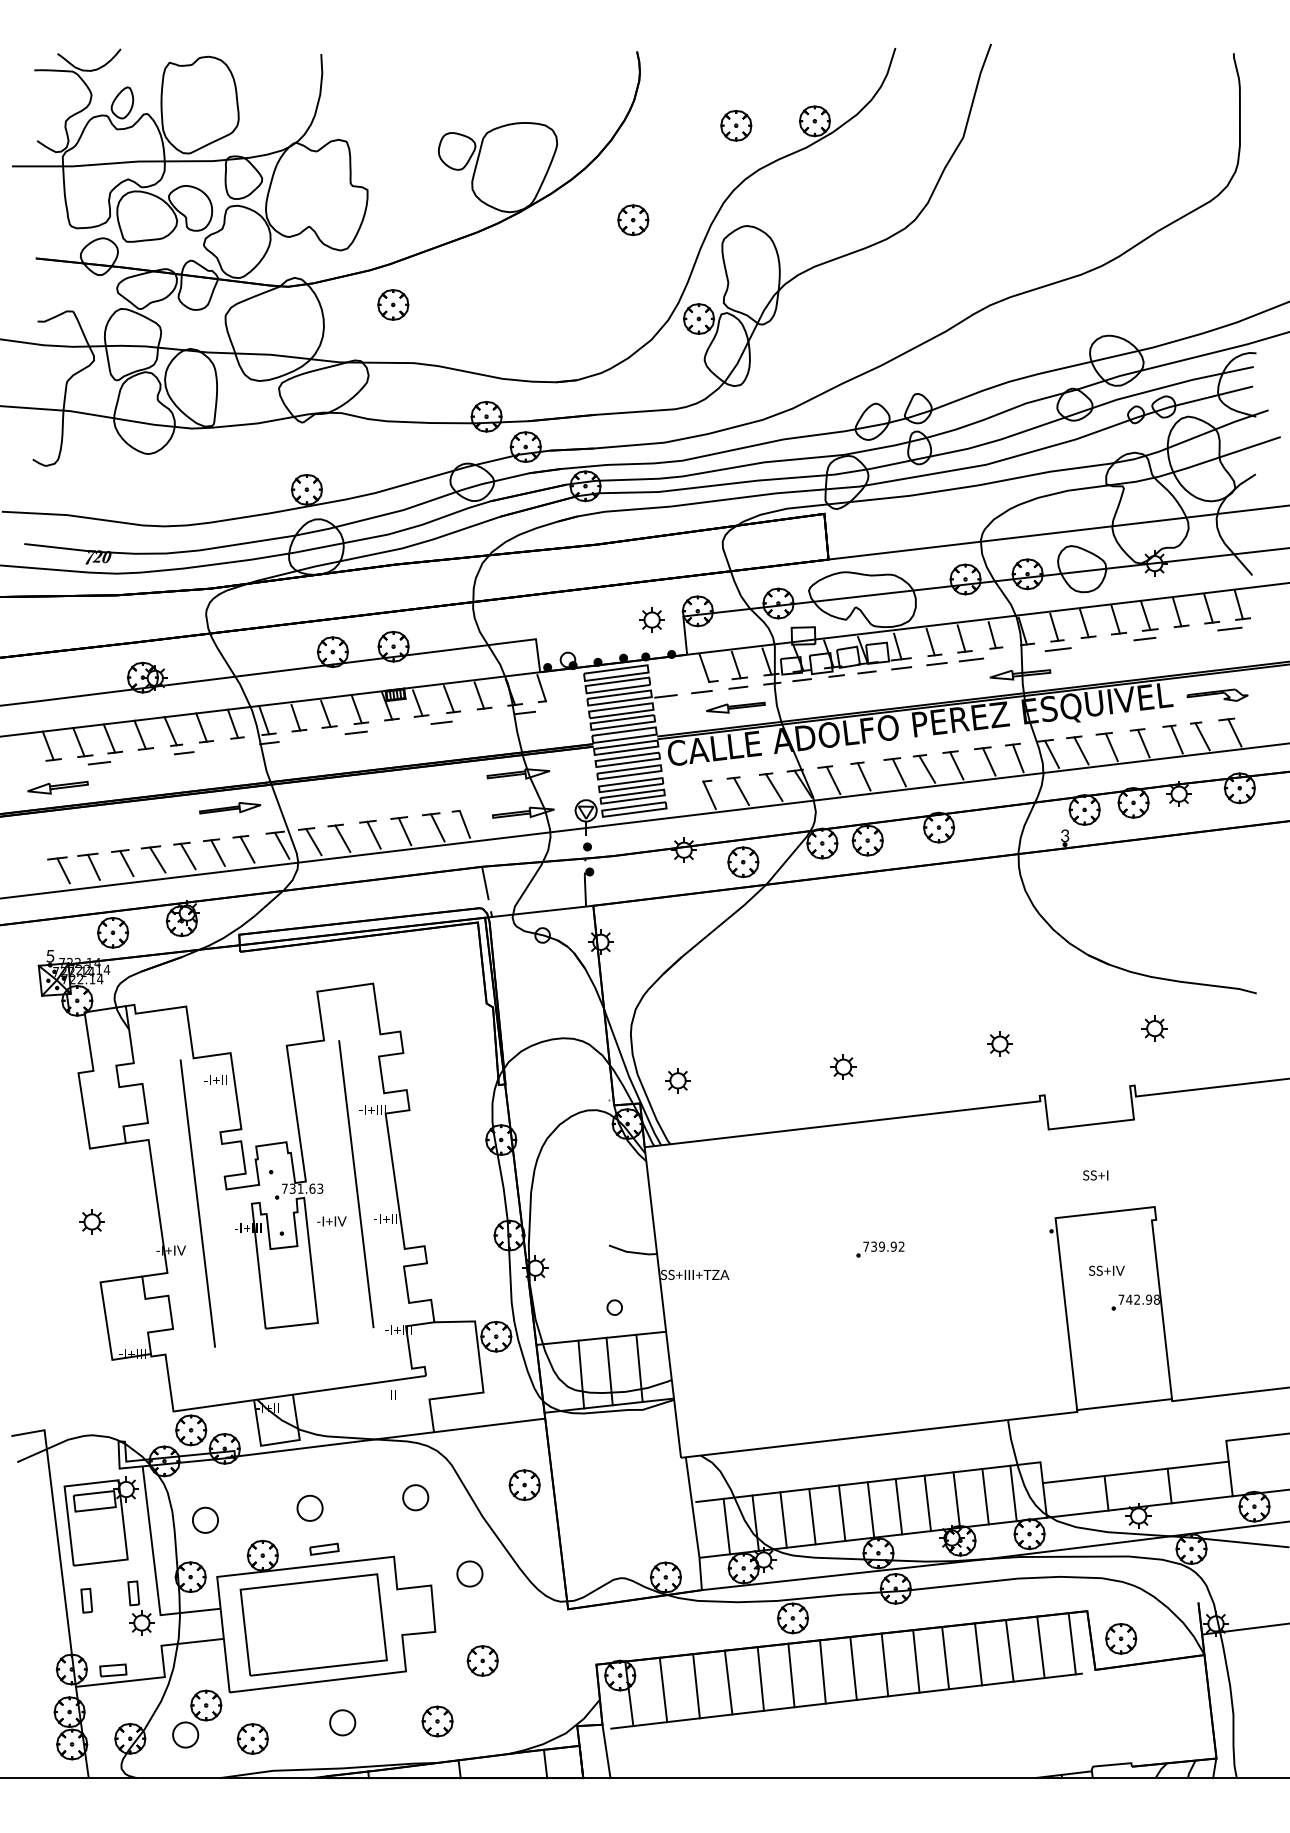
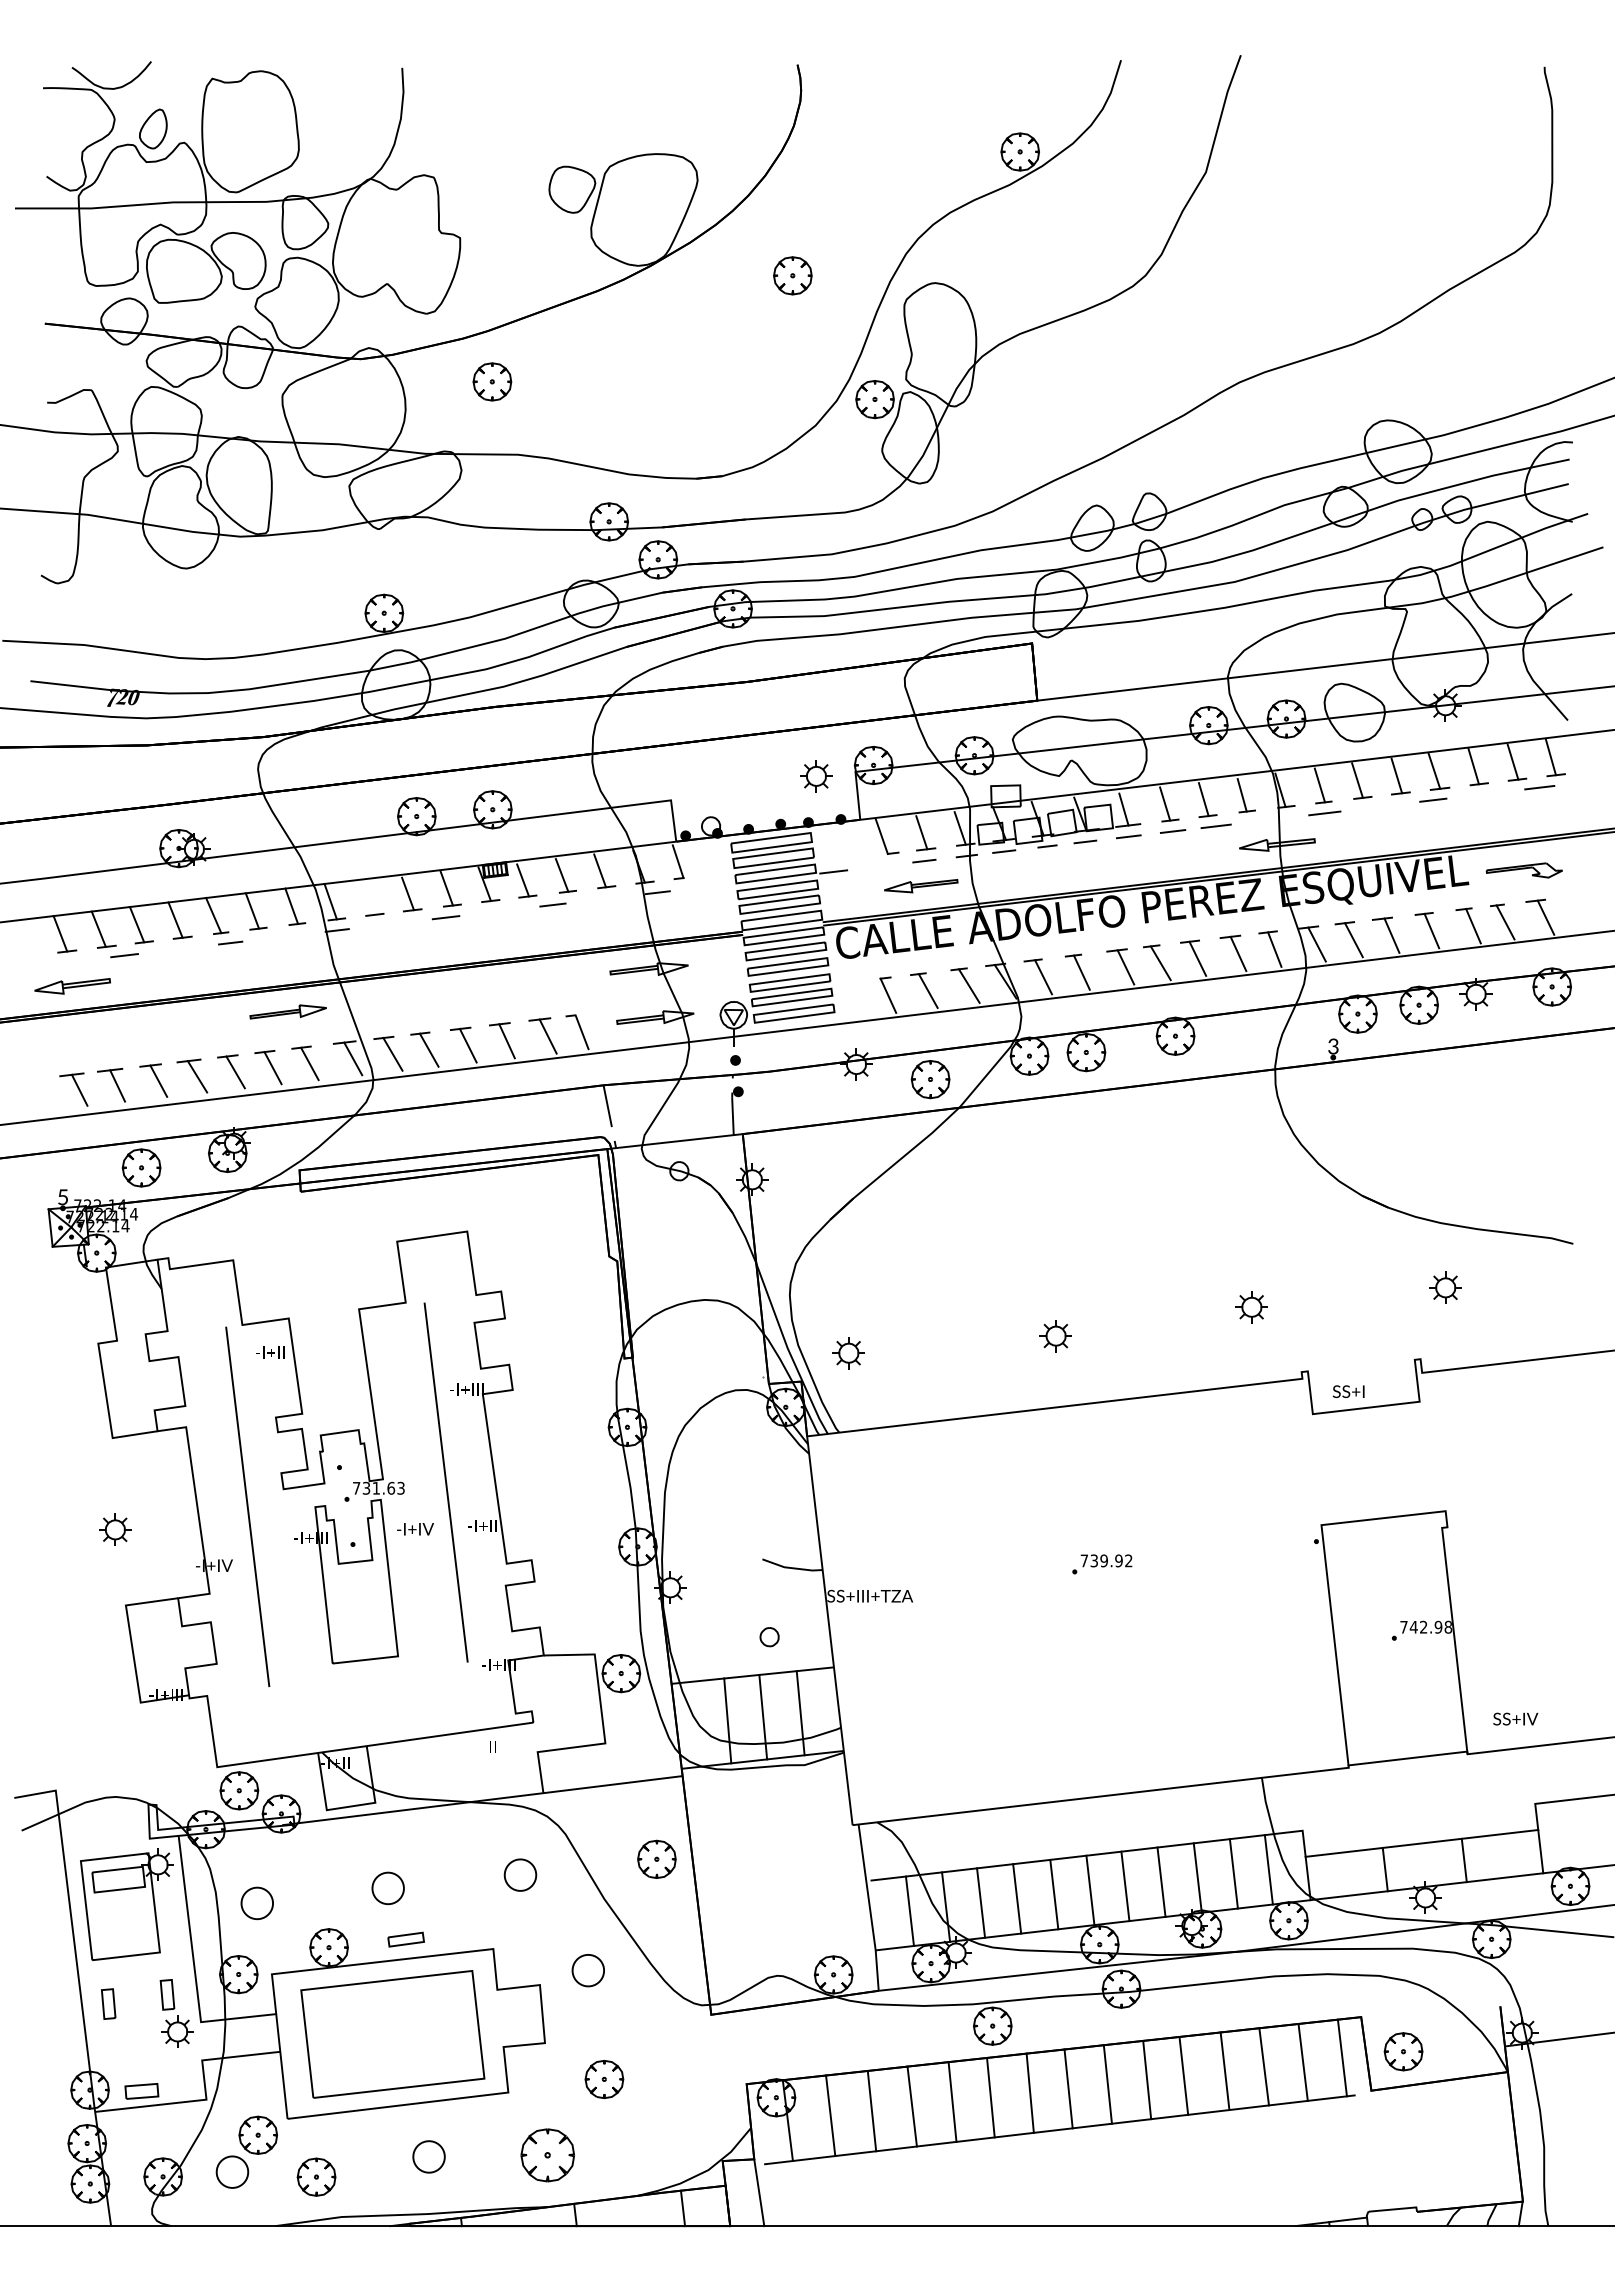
part: (736, 125) -> (921, 157), removed
line: (701, 692) -> (878, 866), removed
line: (295, 717) -> (370, 898), removed
text: (1095, 1175) -> (1348, 1391), moved
text: (1106, 1270) -> (1515, 1718), moved
part: (437, 1720) -> (547, 2154), size x1.4

